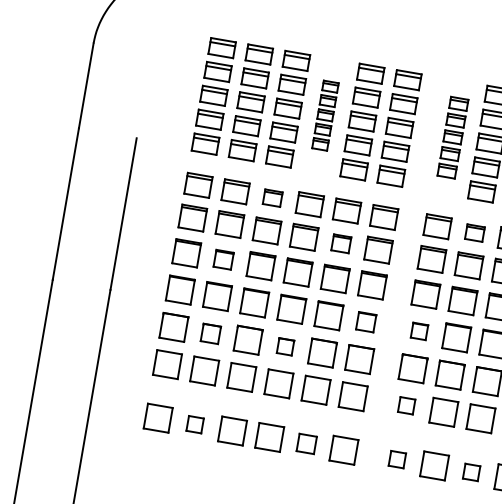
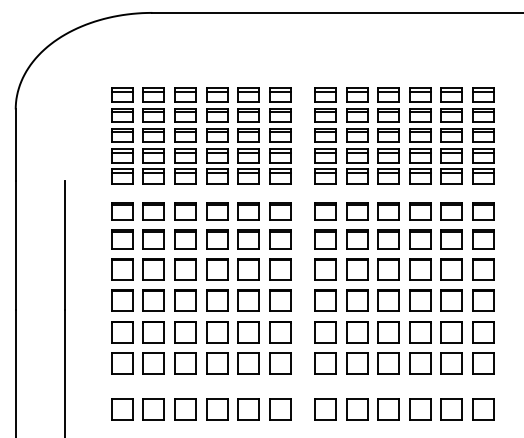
part: (325, 115) -> (217, 135), size x1.67
part: (453, 137) -> (325, 135), size x1.43
part: (272, 198) -> (185, 211), size x1.43
part: (475, 233) -> (357, 211), size x1.43
part: (341, 243) -> (248, 239), size x1.43
part: (223, 259) -> (153, 269), size x1.43
part: (366, 322) -> (280, 300), size x1.43
part: (419, 331) -> (325, 300), size x1.67
part: (210, 334) -> (153, 332), size x1.43
part: (285, 347) -> (217, 332), size x1.67
part: (406, 405) -> (325, 363), size x1.67
part: (194, 424) -> (153, 409), size x1.67
part: (306, 444) -> (248, 409), size x1.43
part: (397, 459) -> (325, 409), size x1.67
part: (471, 472) -> (388, 409), size x1.67

